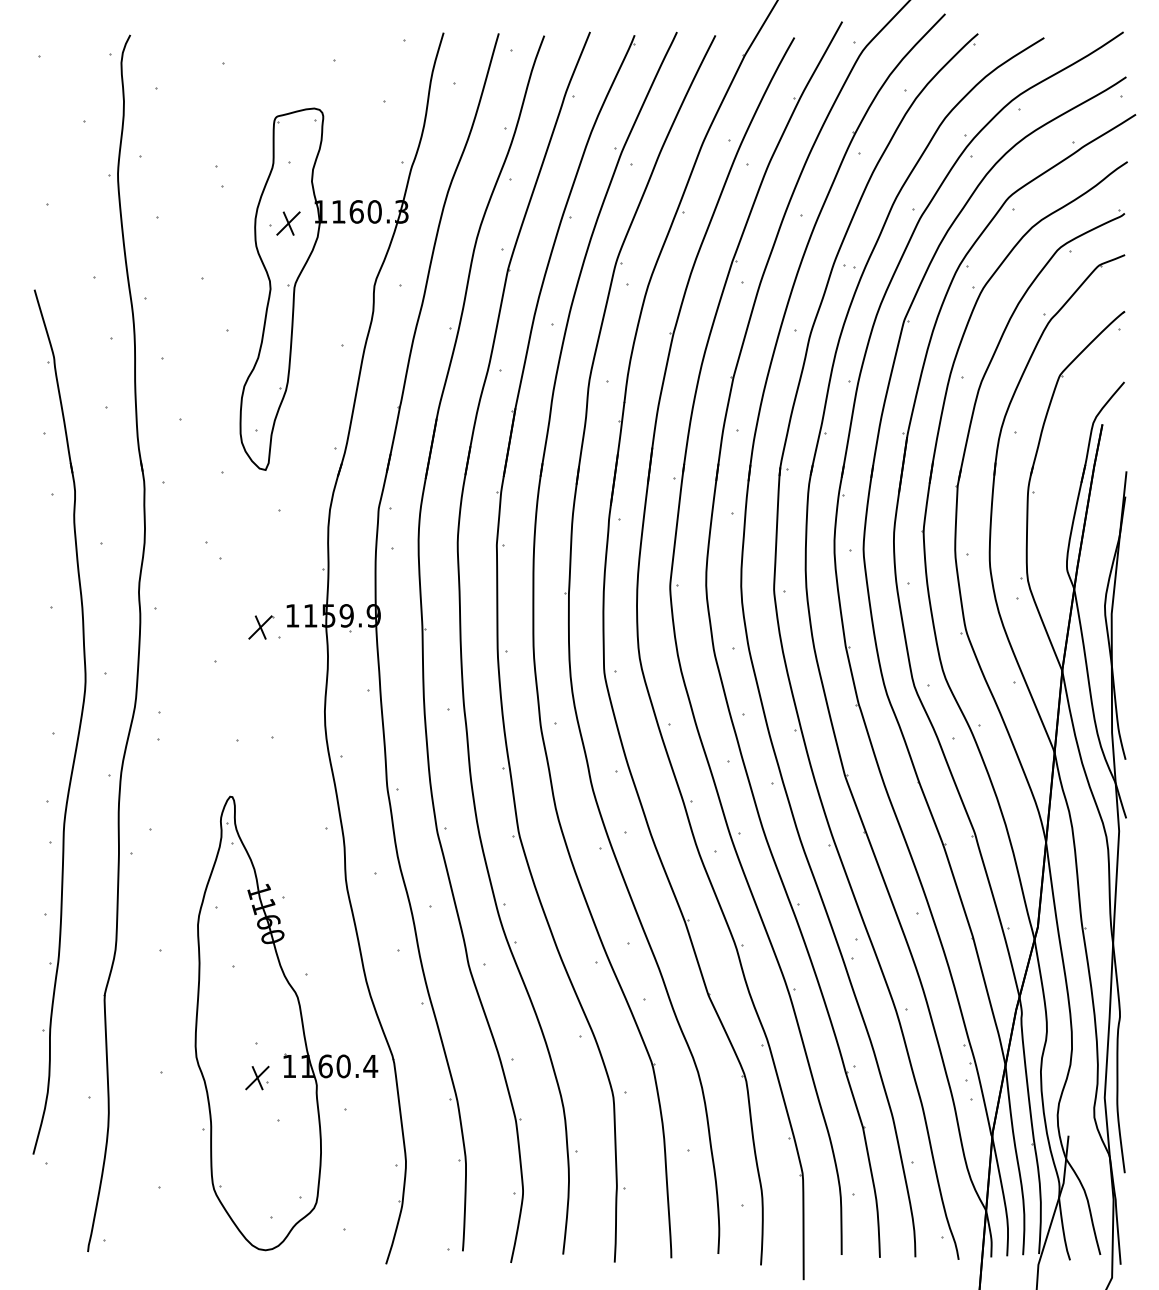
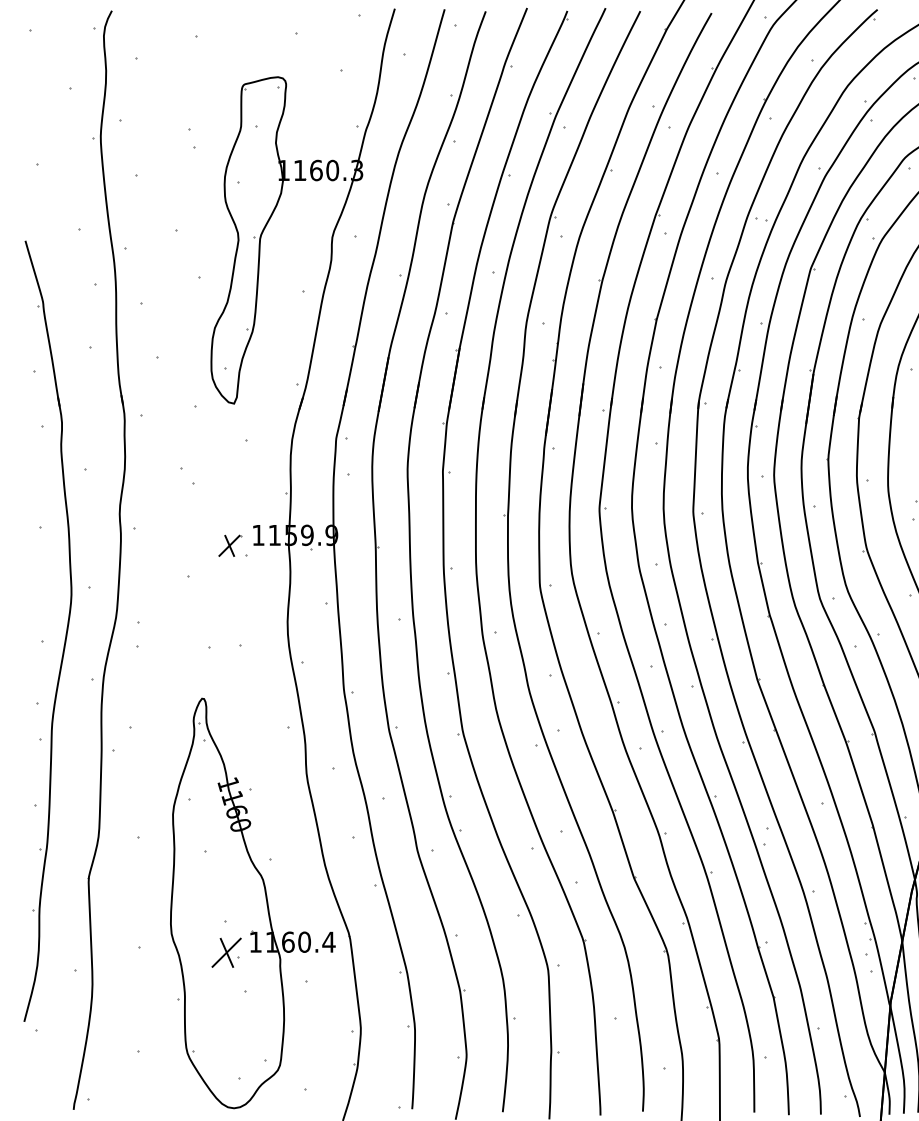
part: (288, 223) -> (254, 181), removed
part: (257, 1077) -> (226, 952), size x1.4

